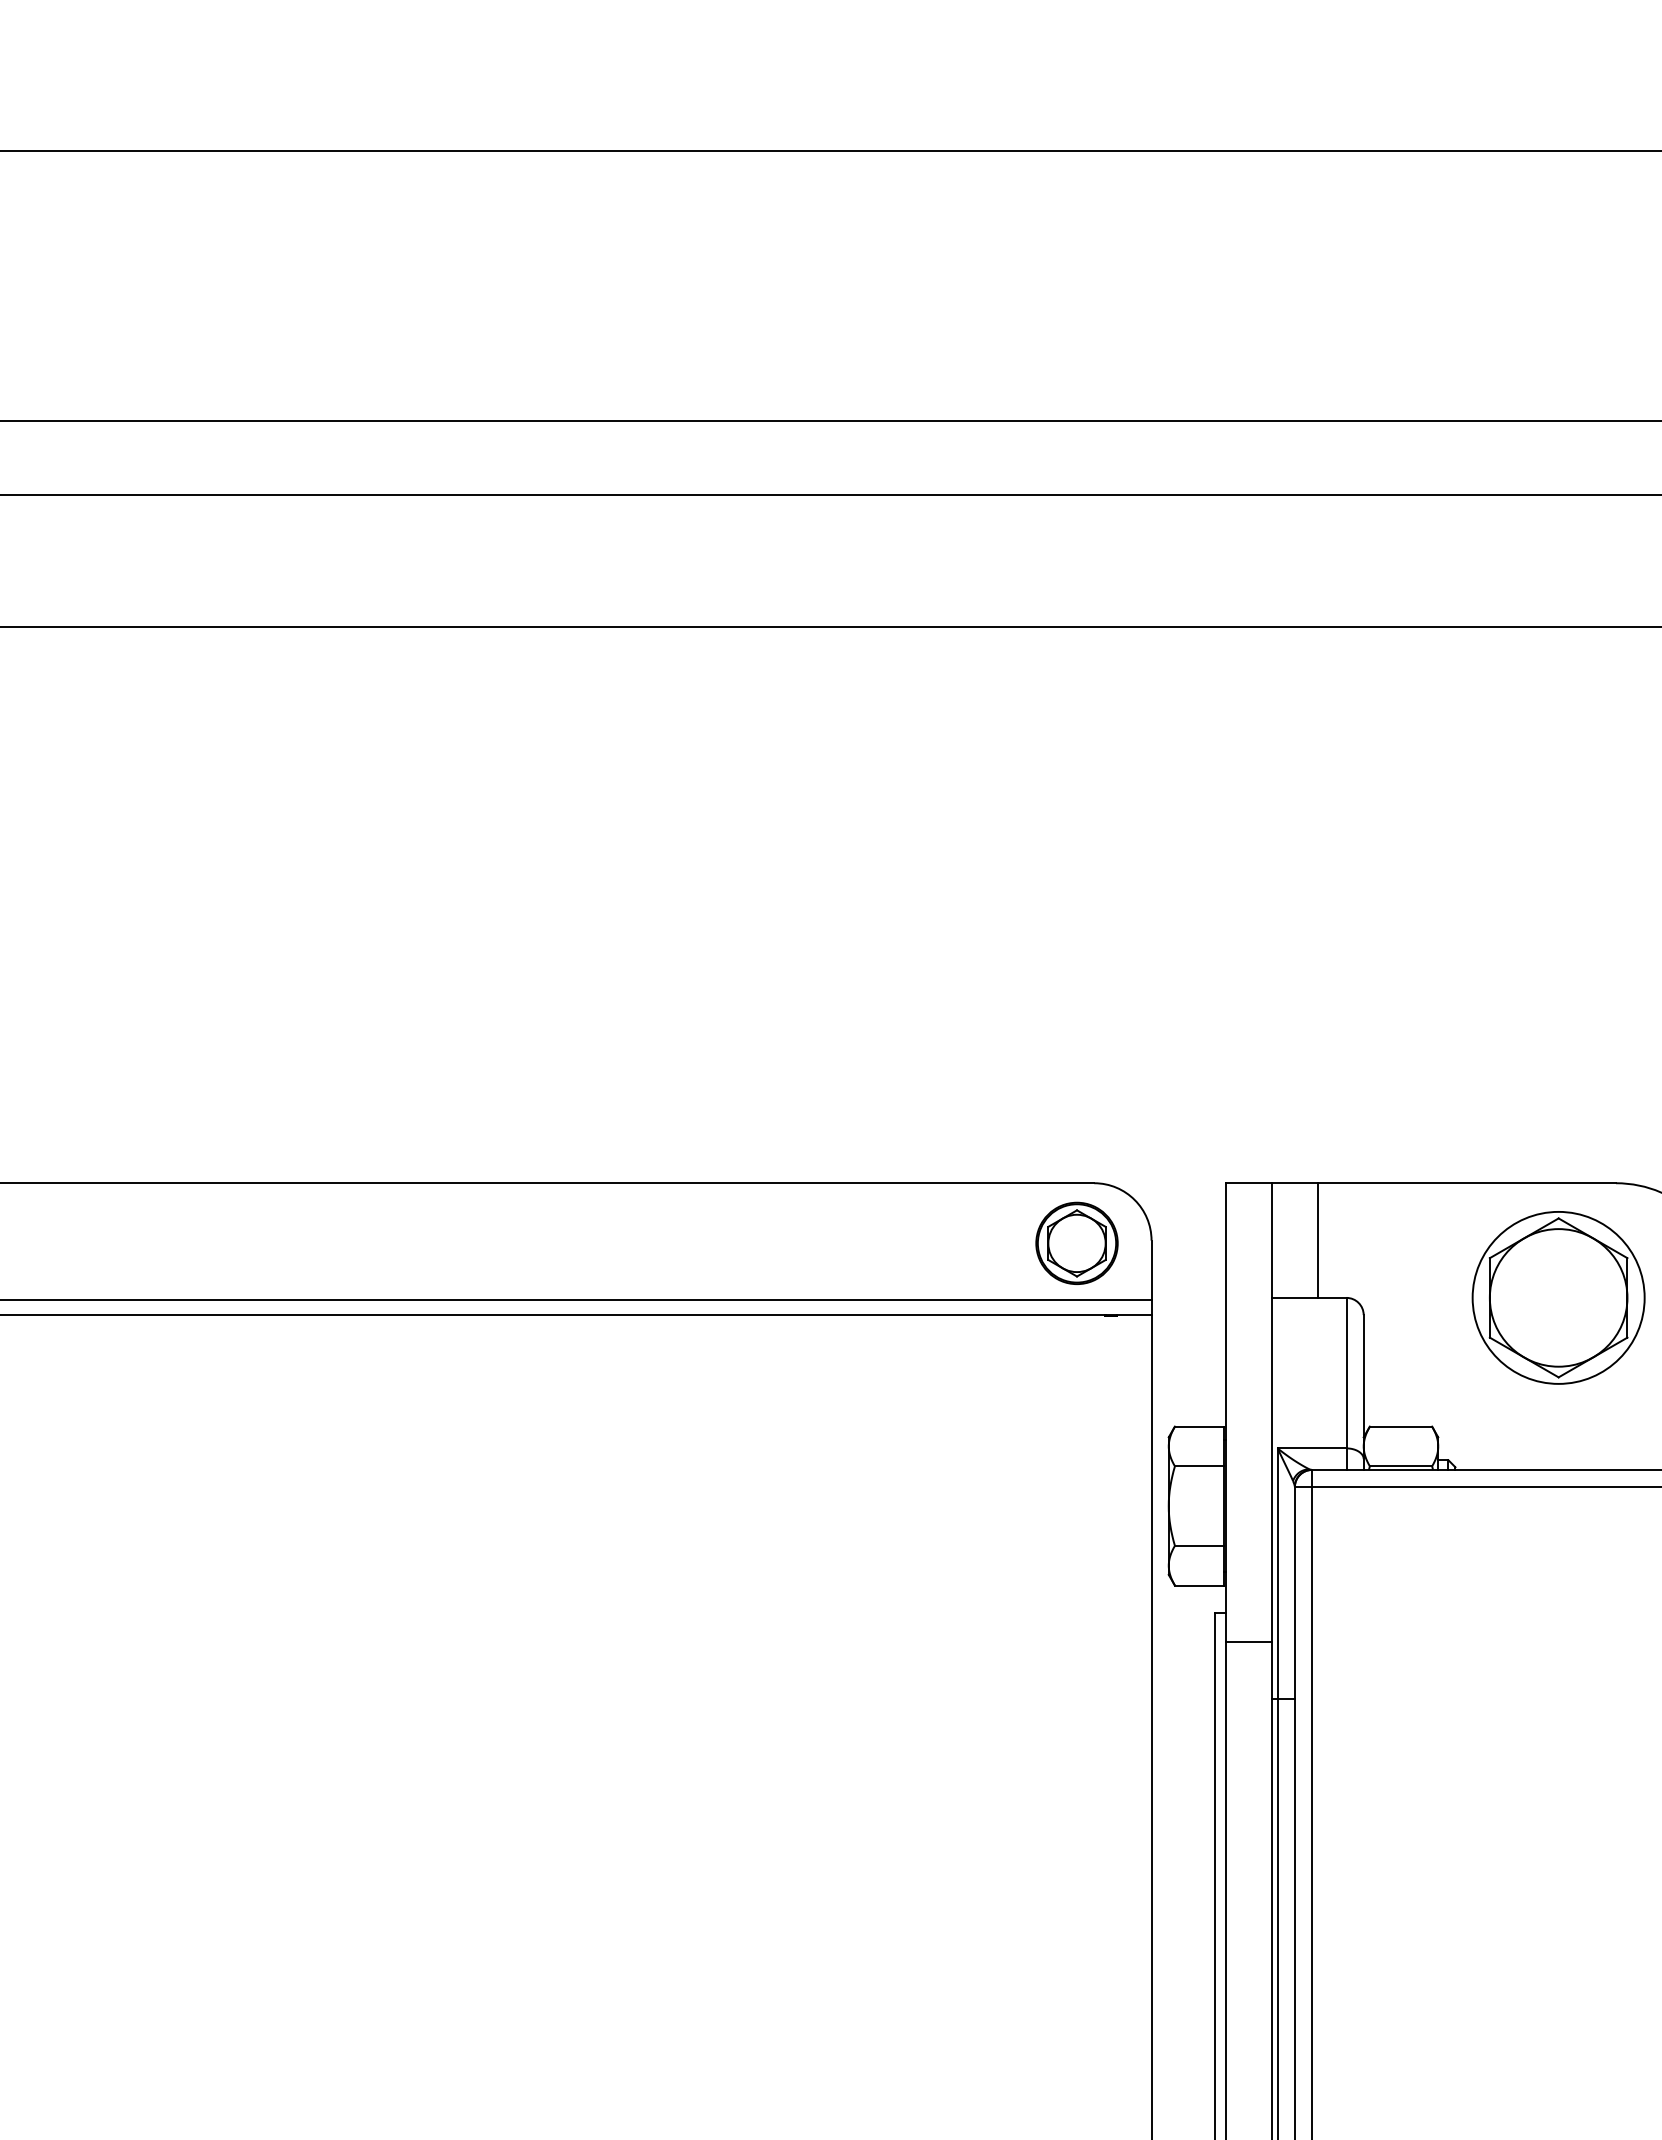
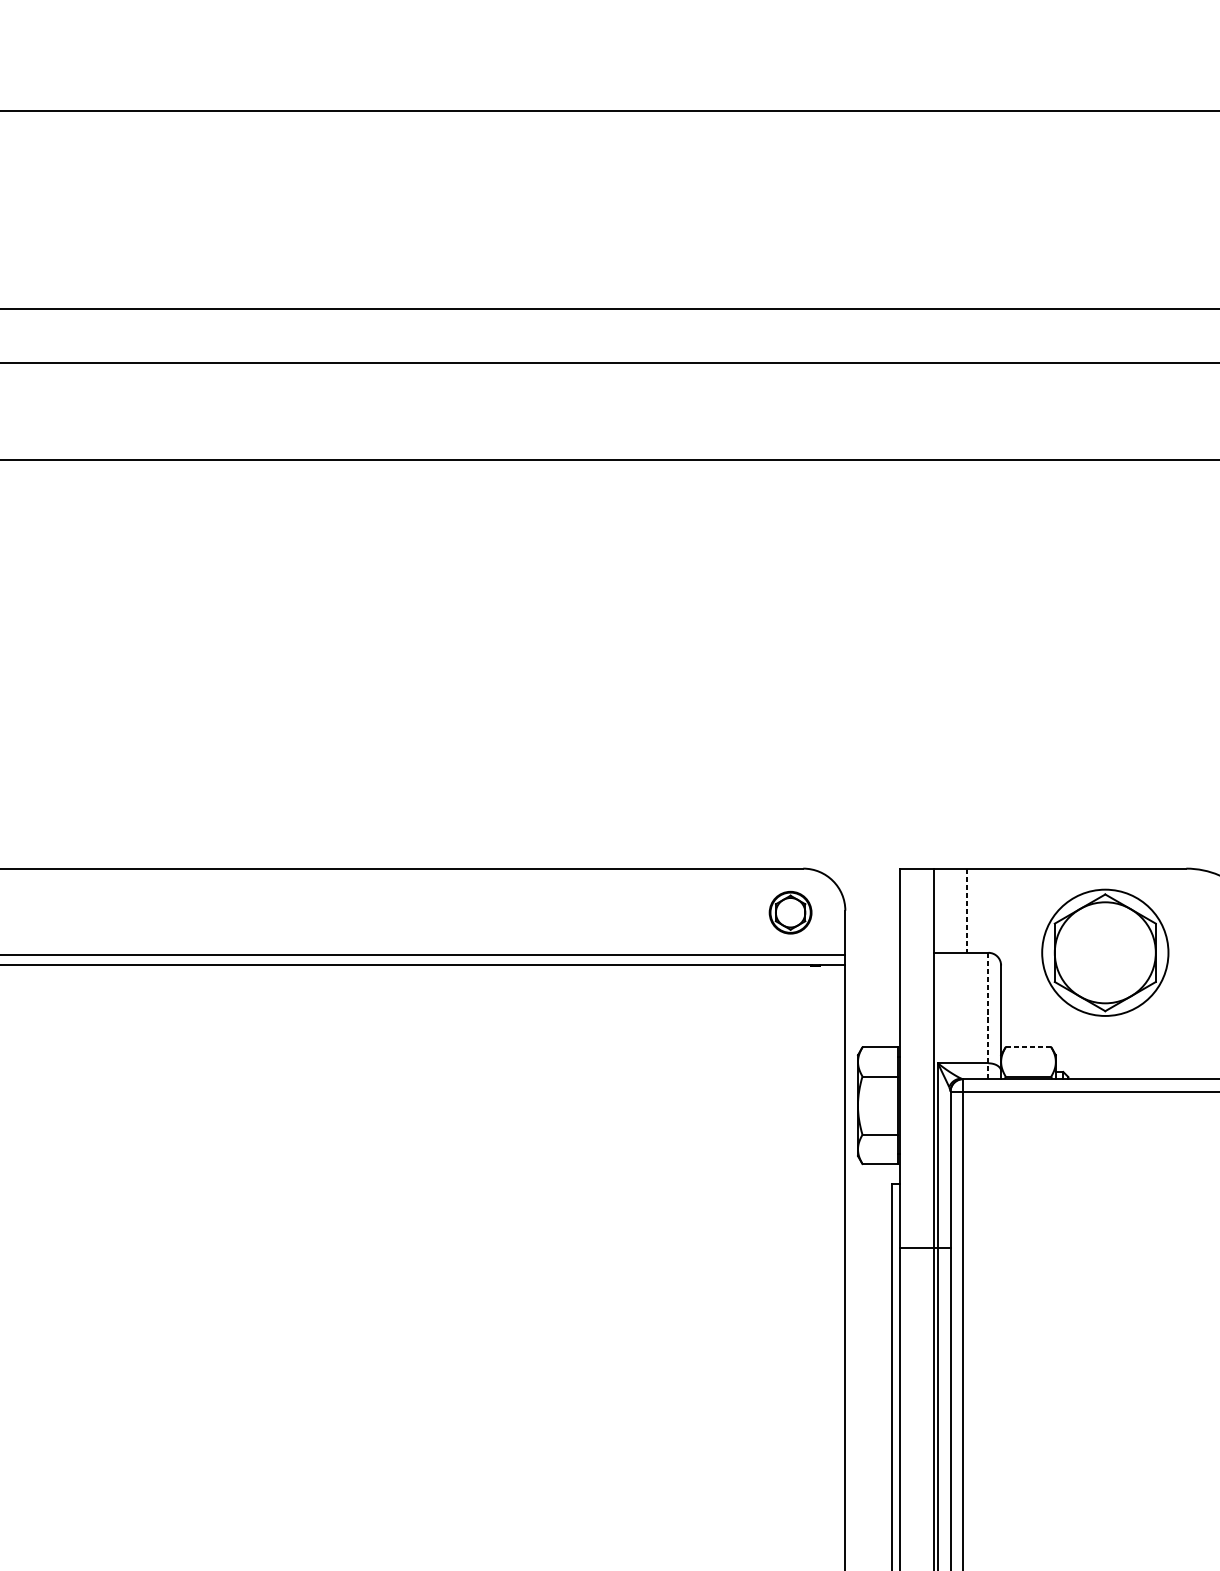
line: (1317, 1241) -> (967, 911), solid -> dashed
part: (1076, 1242) -> (790, 912), size x0.7
part: (1558, 1297) -> (1105, 952), moved
line: (1346, 1384) -> (988, 1016), solid -> dashed
line: (1400, 1426) -> (1028, 1047), solid -> dashed
line: (1248, 1641) -> (916, 1247), moved

